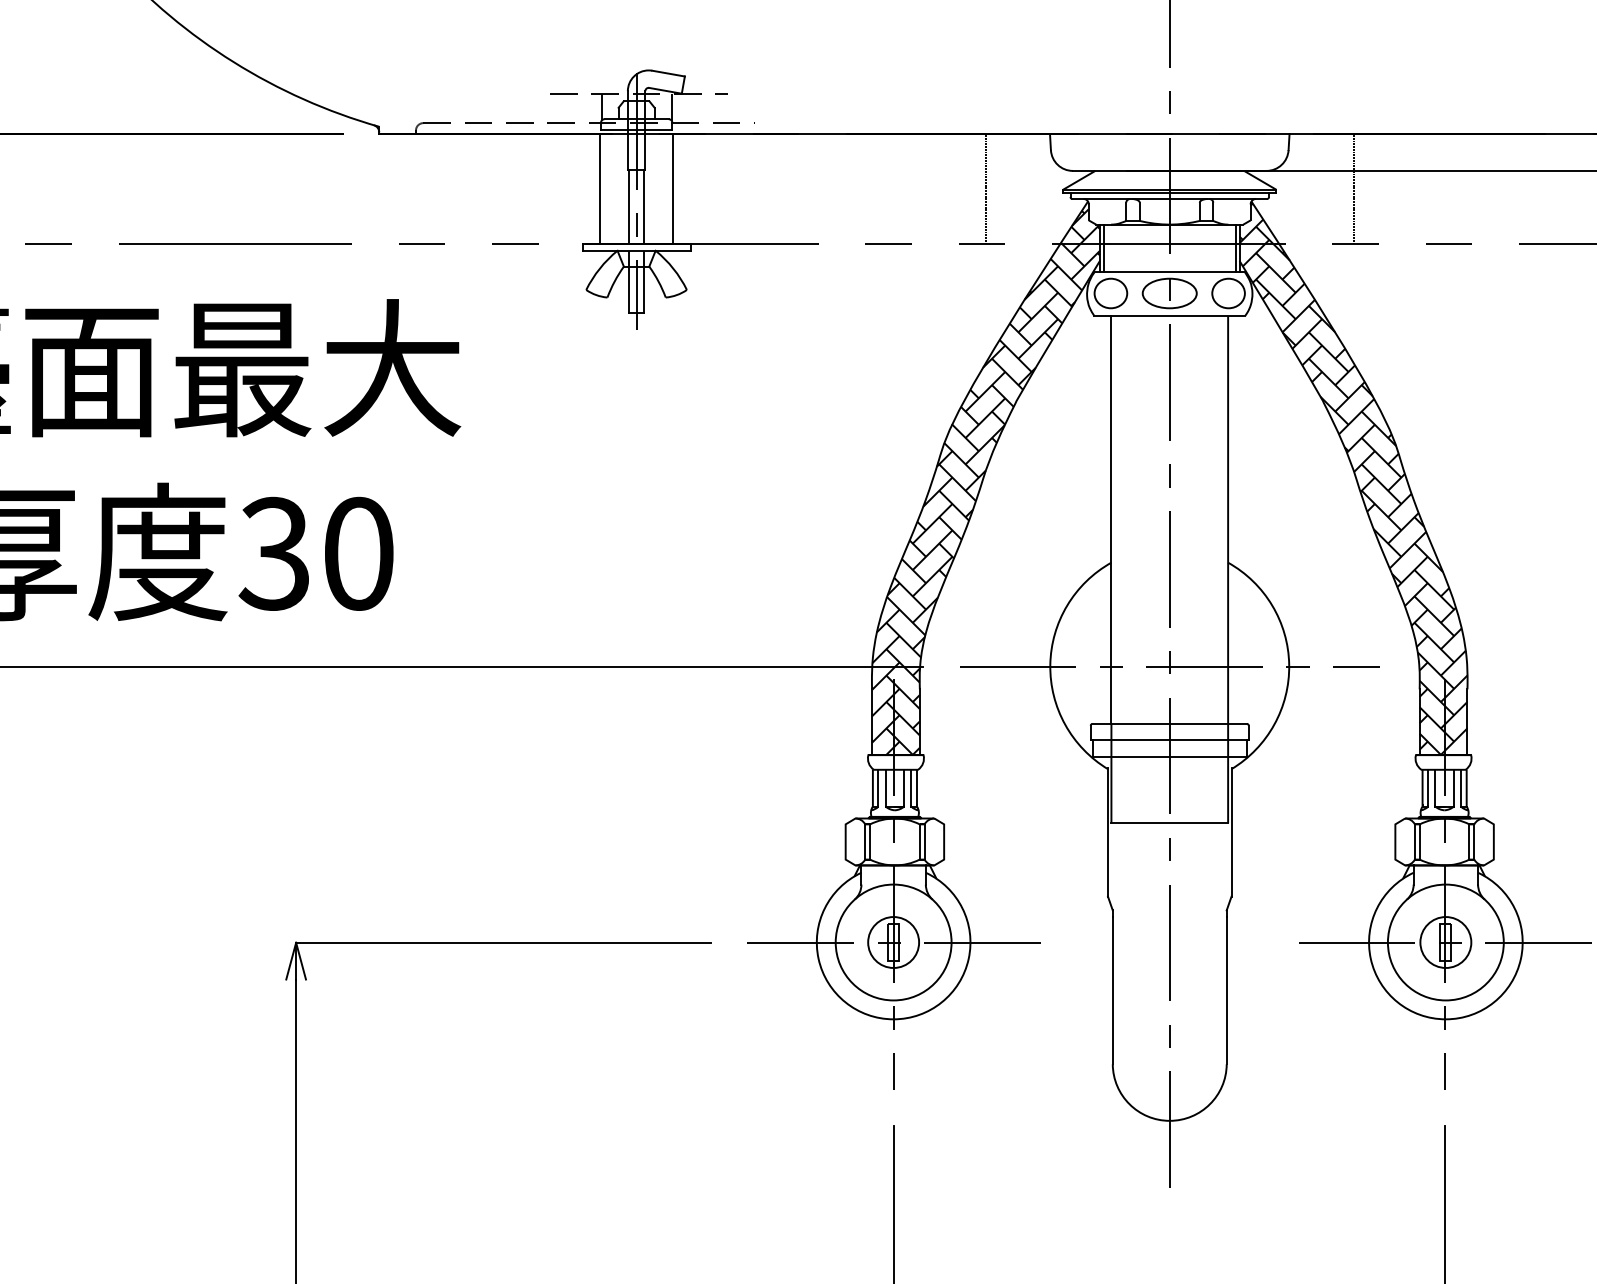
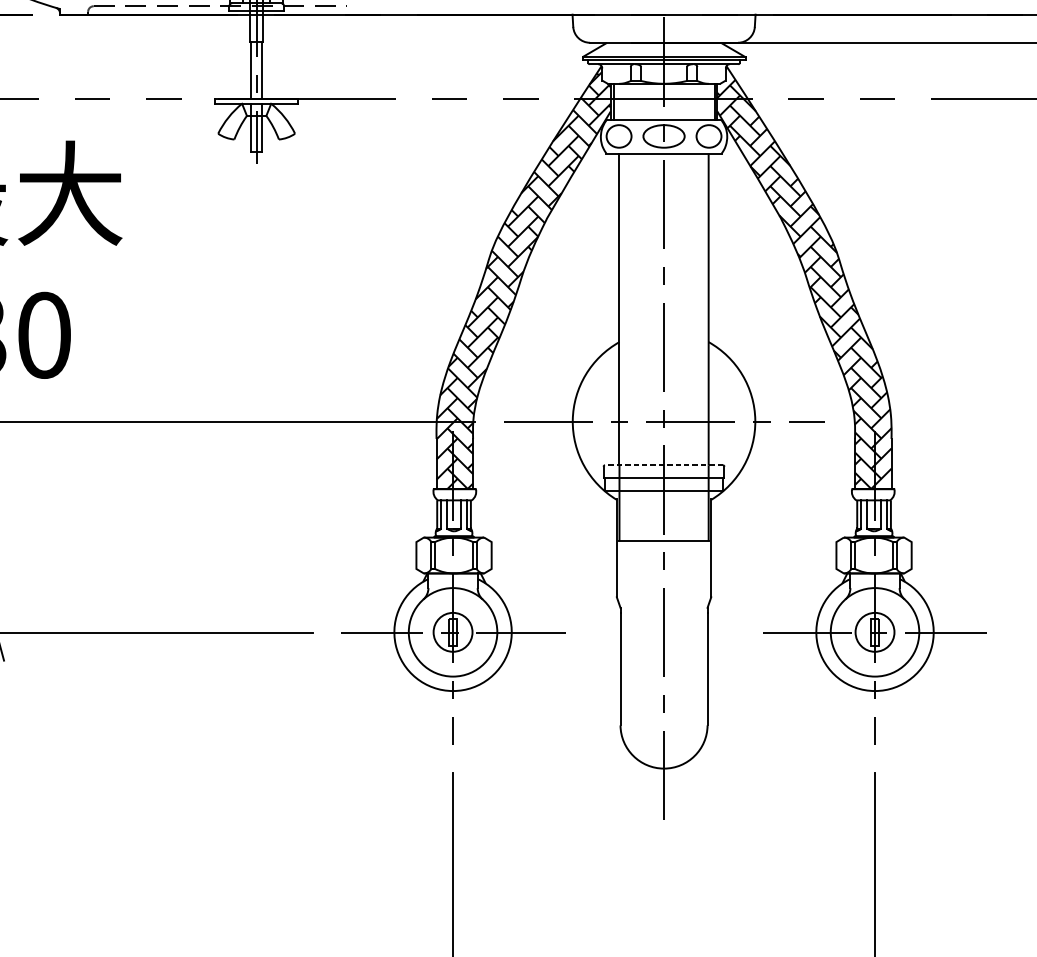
line: (599, 189) -> (228, 56), removed
line: (673, 189) -> (284, 56), removed
line: (985, 189) -> (523, 56), removed
line: (1353, 189) -> (804, 56), removed
line: (1169, 723) -> (663, 464), solid -> dashed

